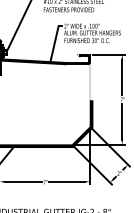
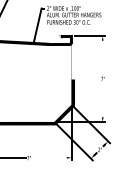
line: (122, 77) -> (102, 57), removed
line: (122, 121) -> (102, 99), removed
line: (66, 181) -> (49, 157), removed

